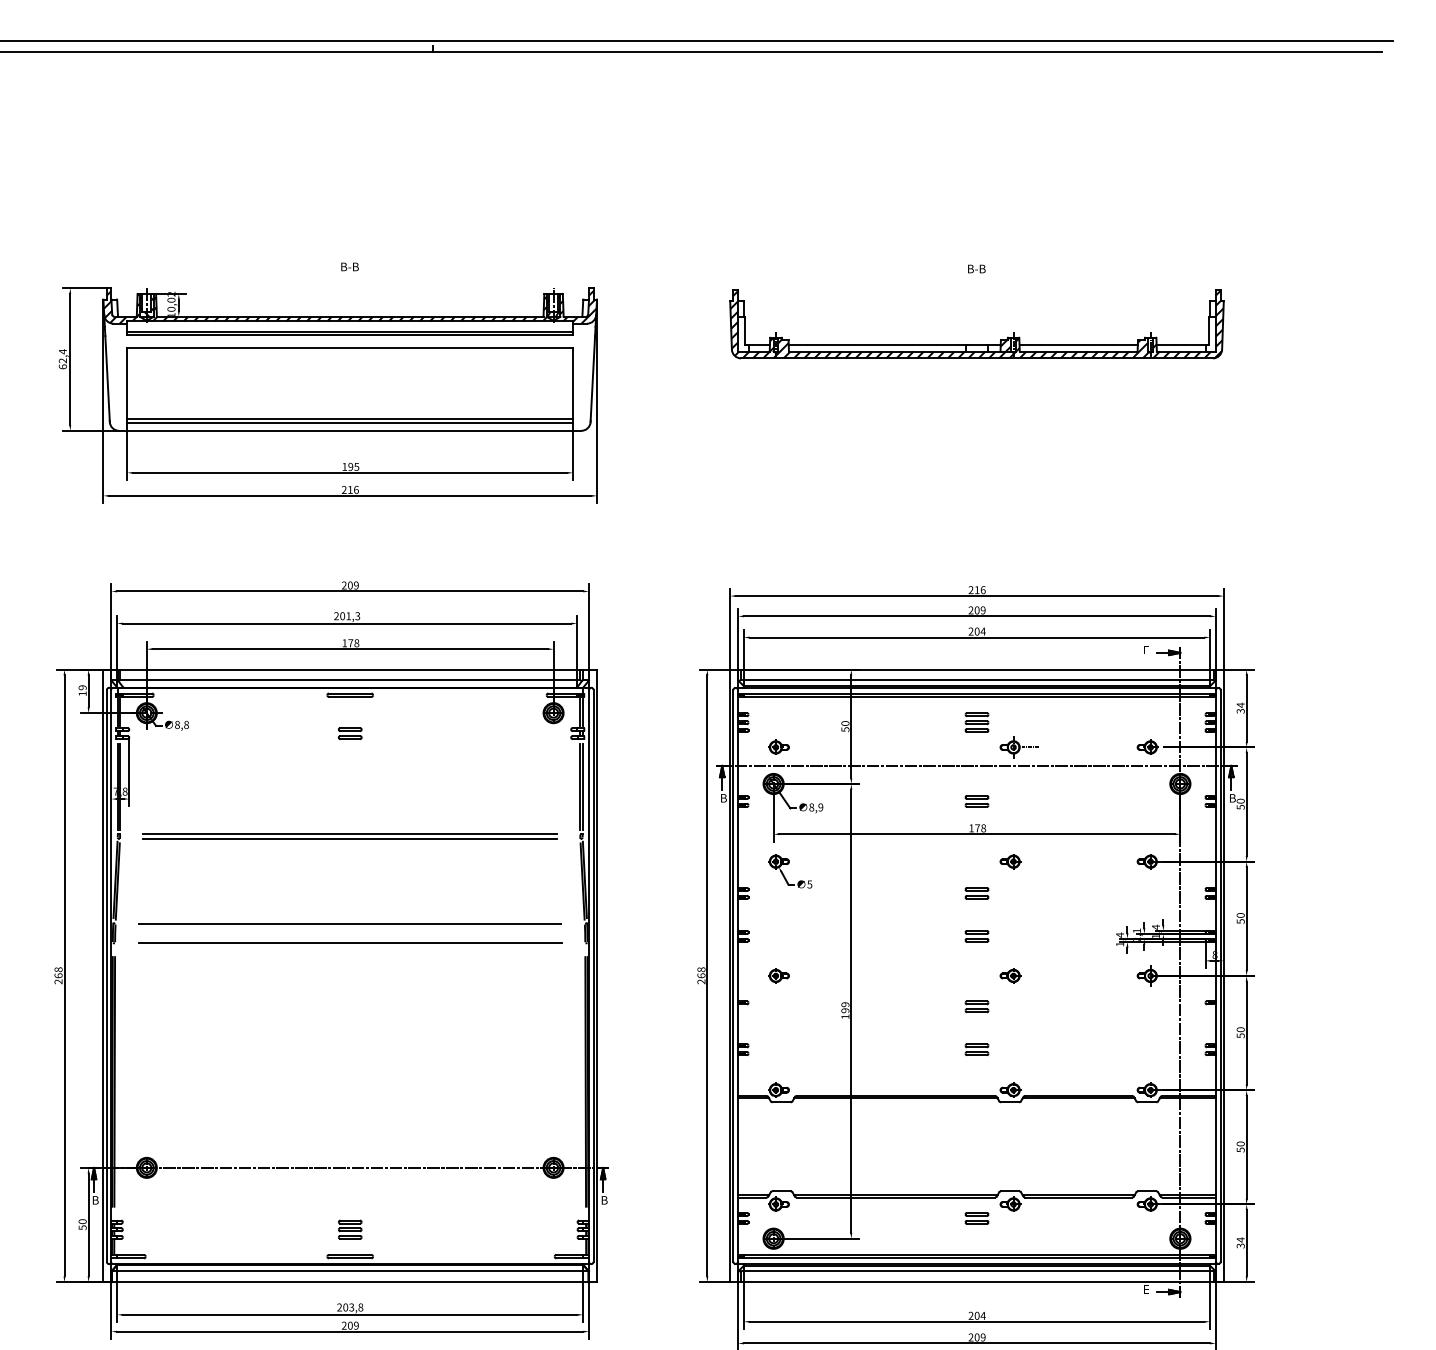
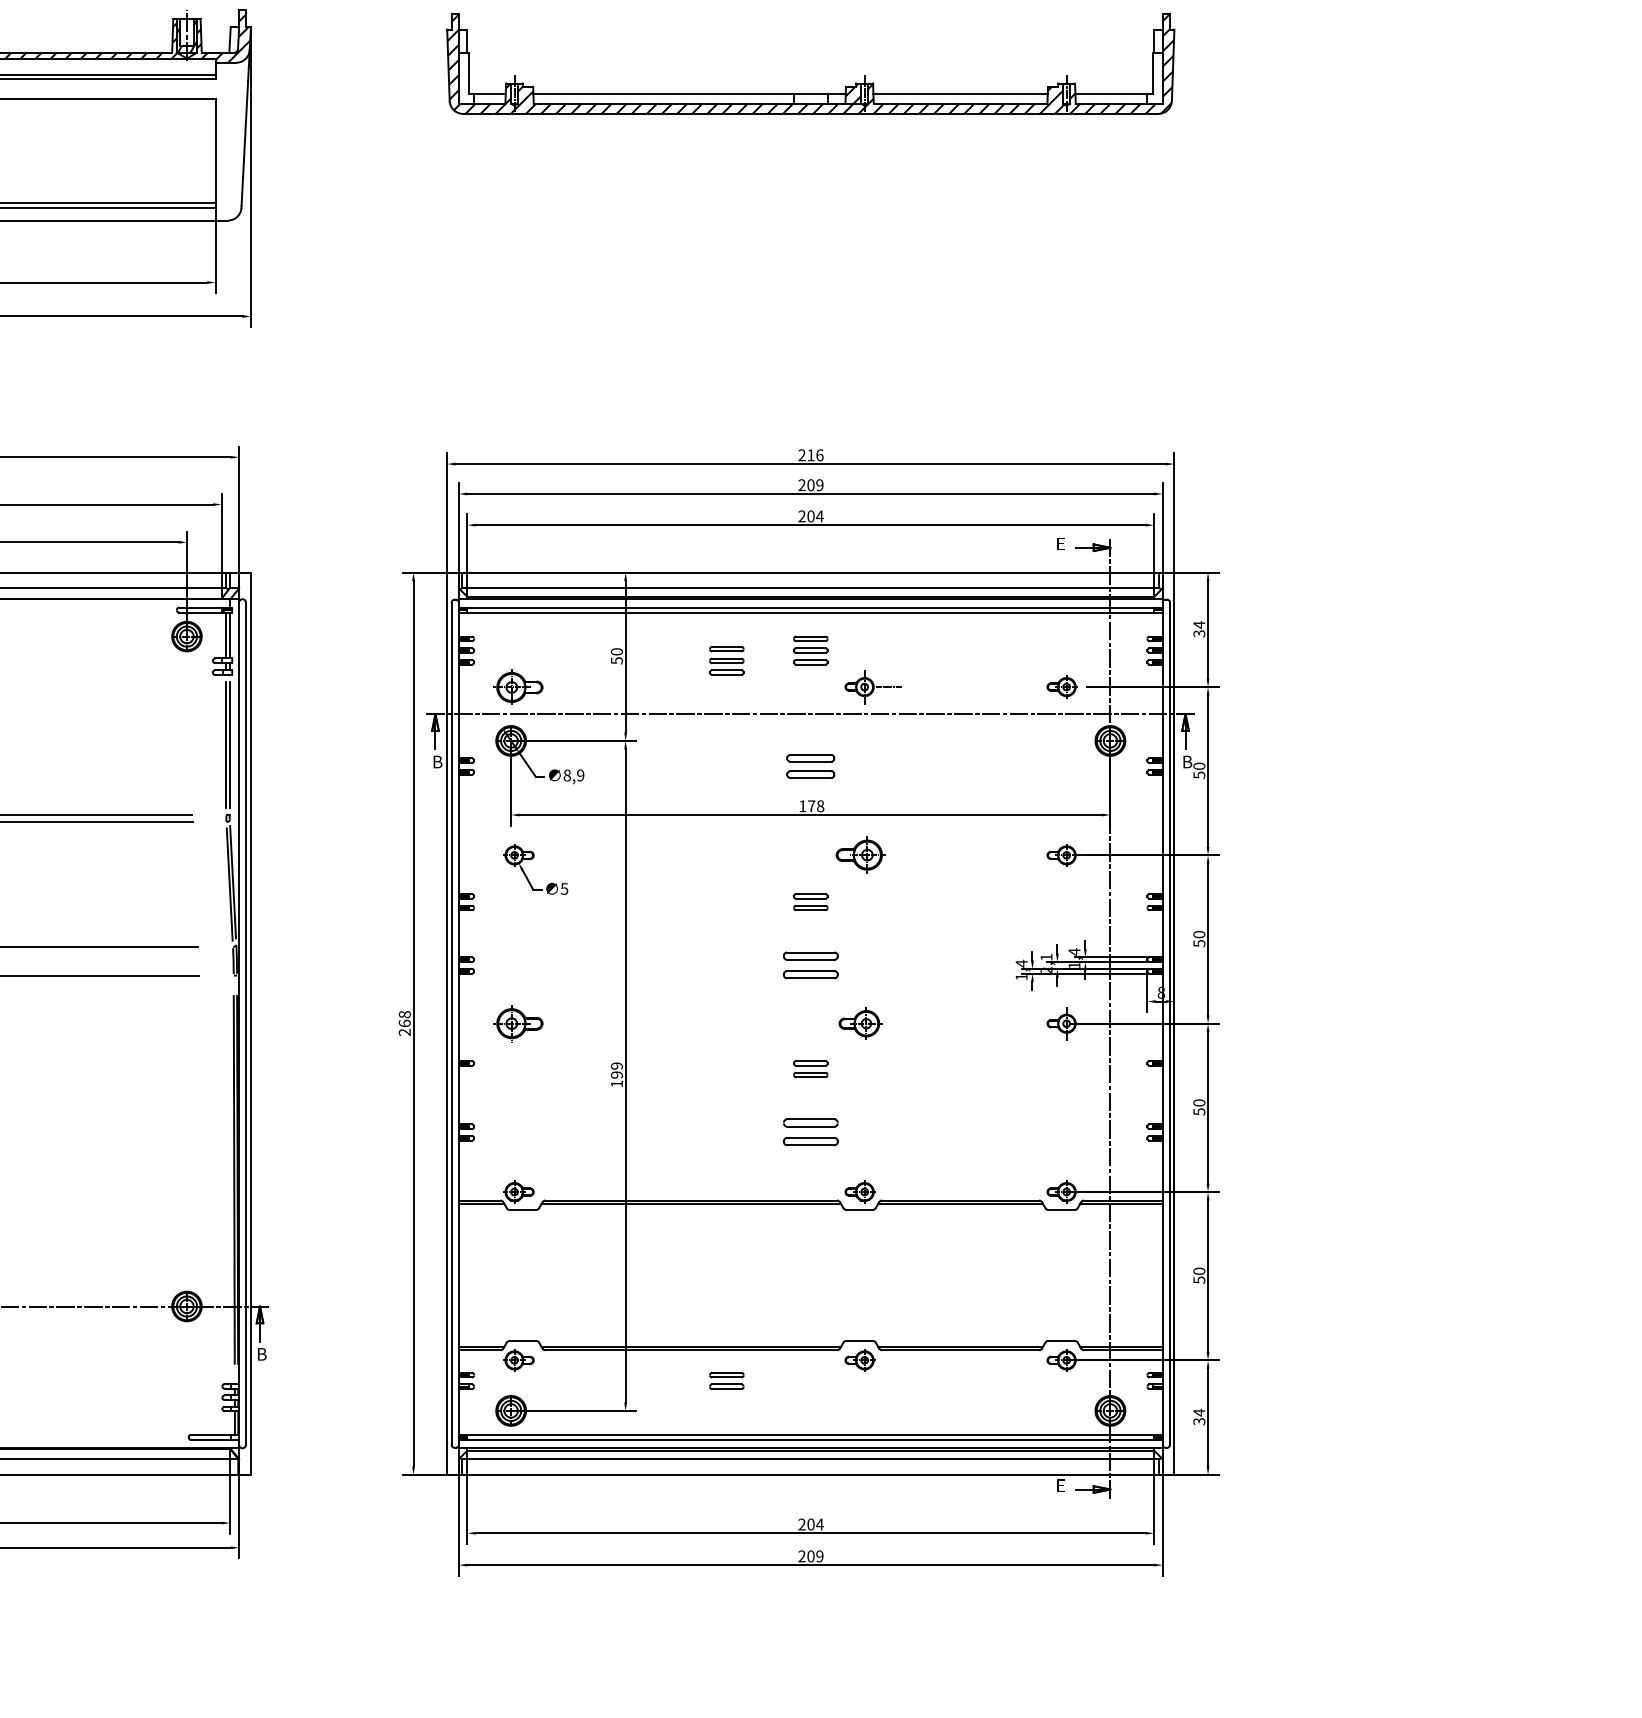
part: (919, 729) -> (726, 660), added
part: (778, 746) -> (518, 685), size x1.6
part: (976, 801) -> (810, 766), size x1.4
part: (1010, 861) -> (860, 855), size x1.6
part: (976, 936) -> (810, 965), size x1.6
part: (778, 975) -> (518, 1023), size x1.6
part: (1010, 975) -> (860, 1023), size x1.4
part: (976, 1049) -> (810, 1132), size x1.6
part: (976, 1218) -> (726, 1381), moved

